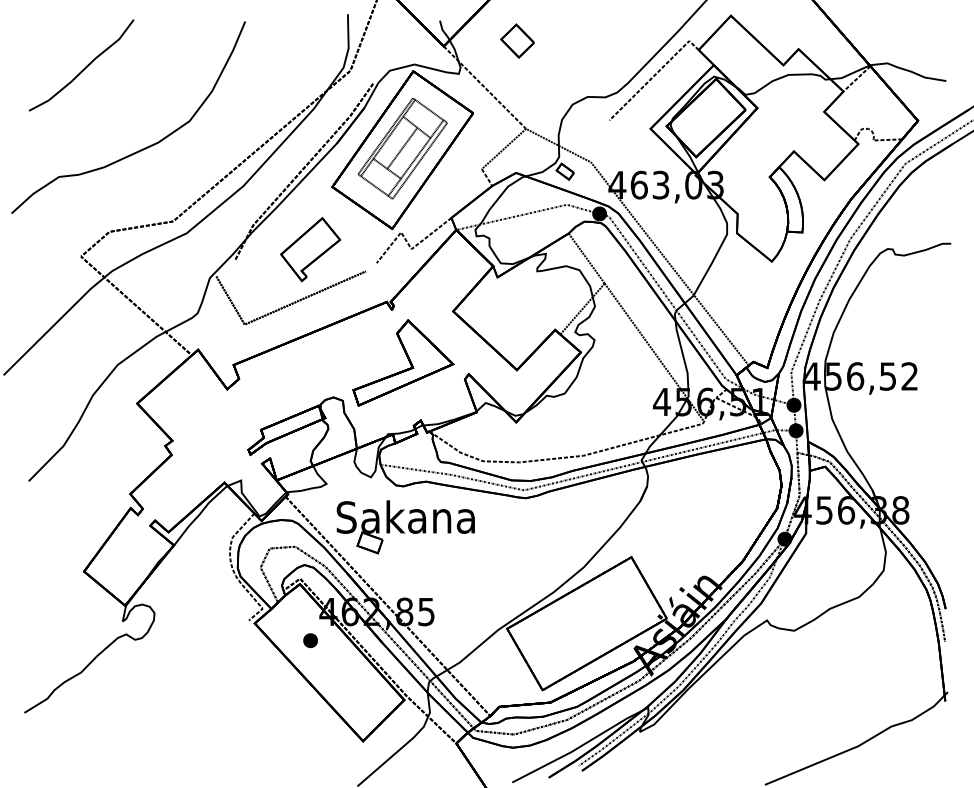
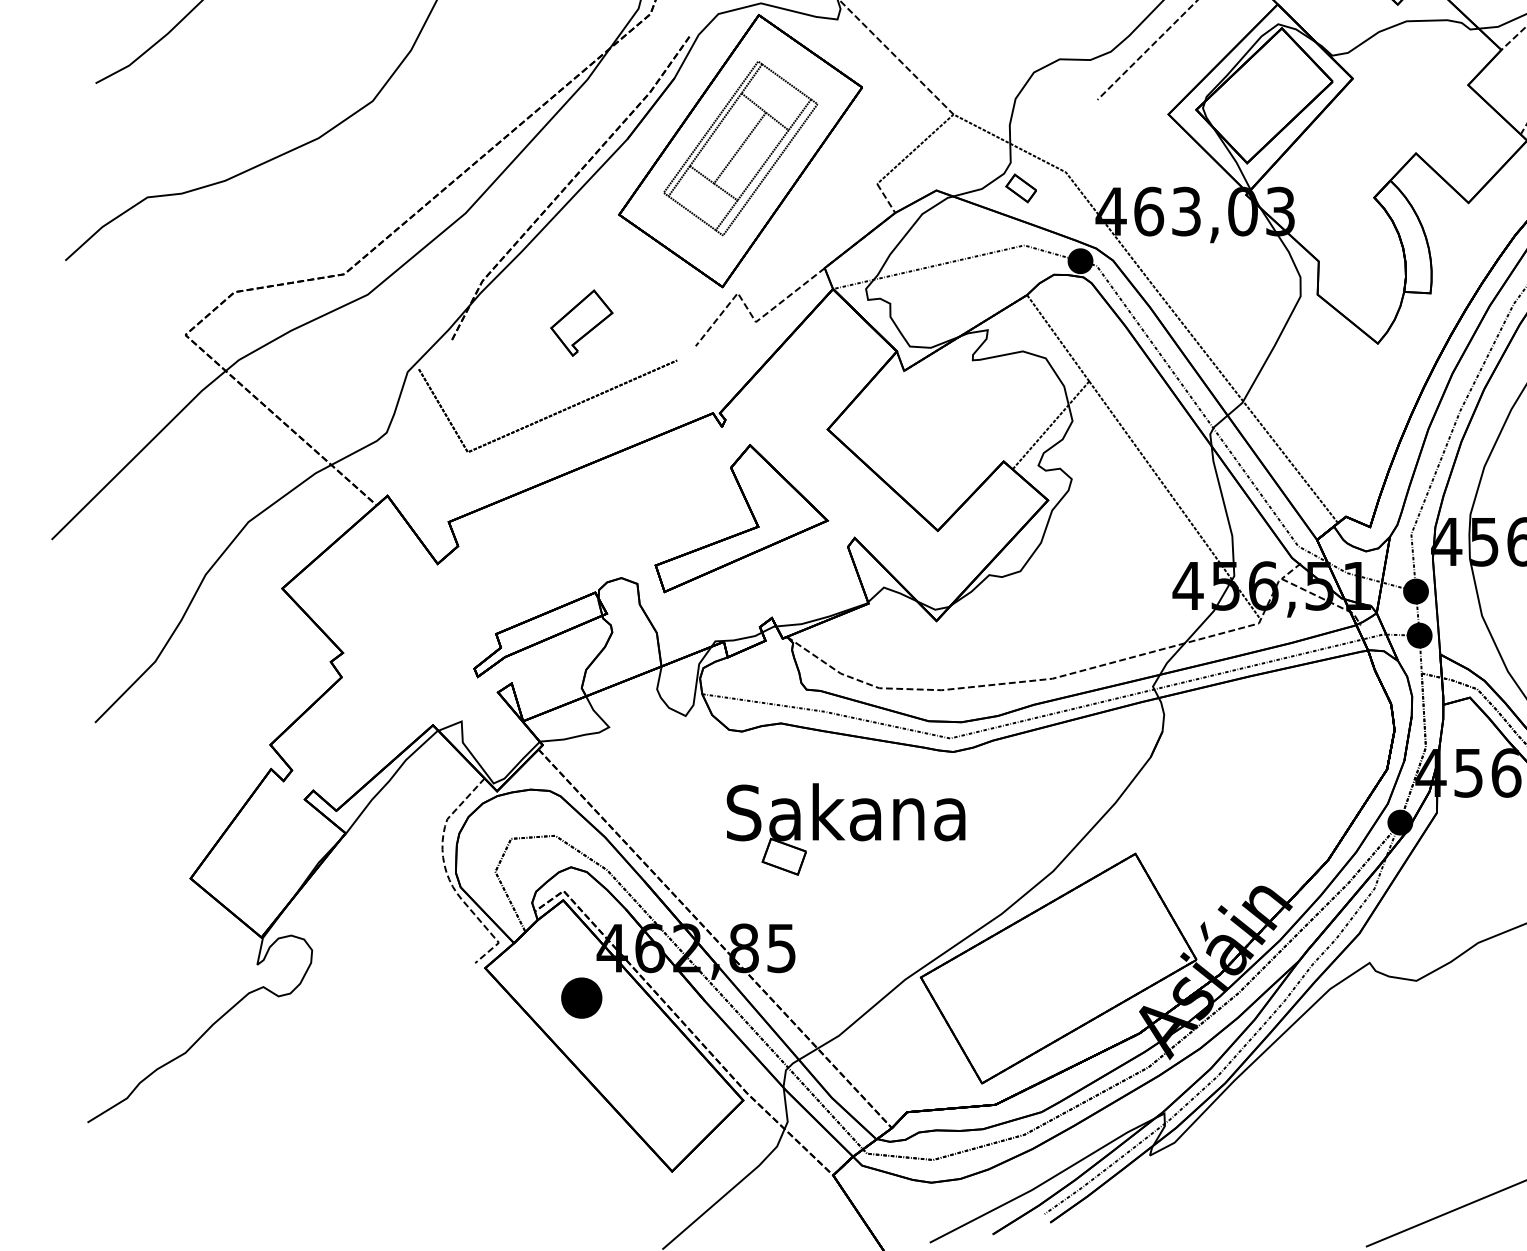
part: (310, 249) -> (581, 322), size x0.6
part: (405, 527) -> (845, 830), moved
part: (310, 640) -> (581, 997), size x1.6

